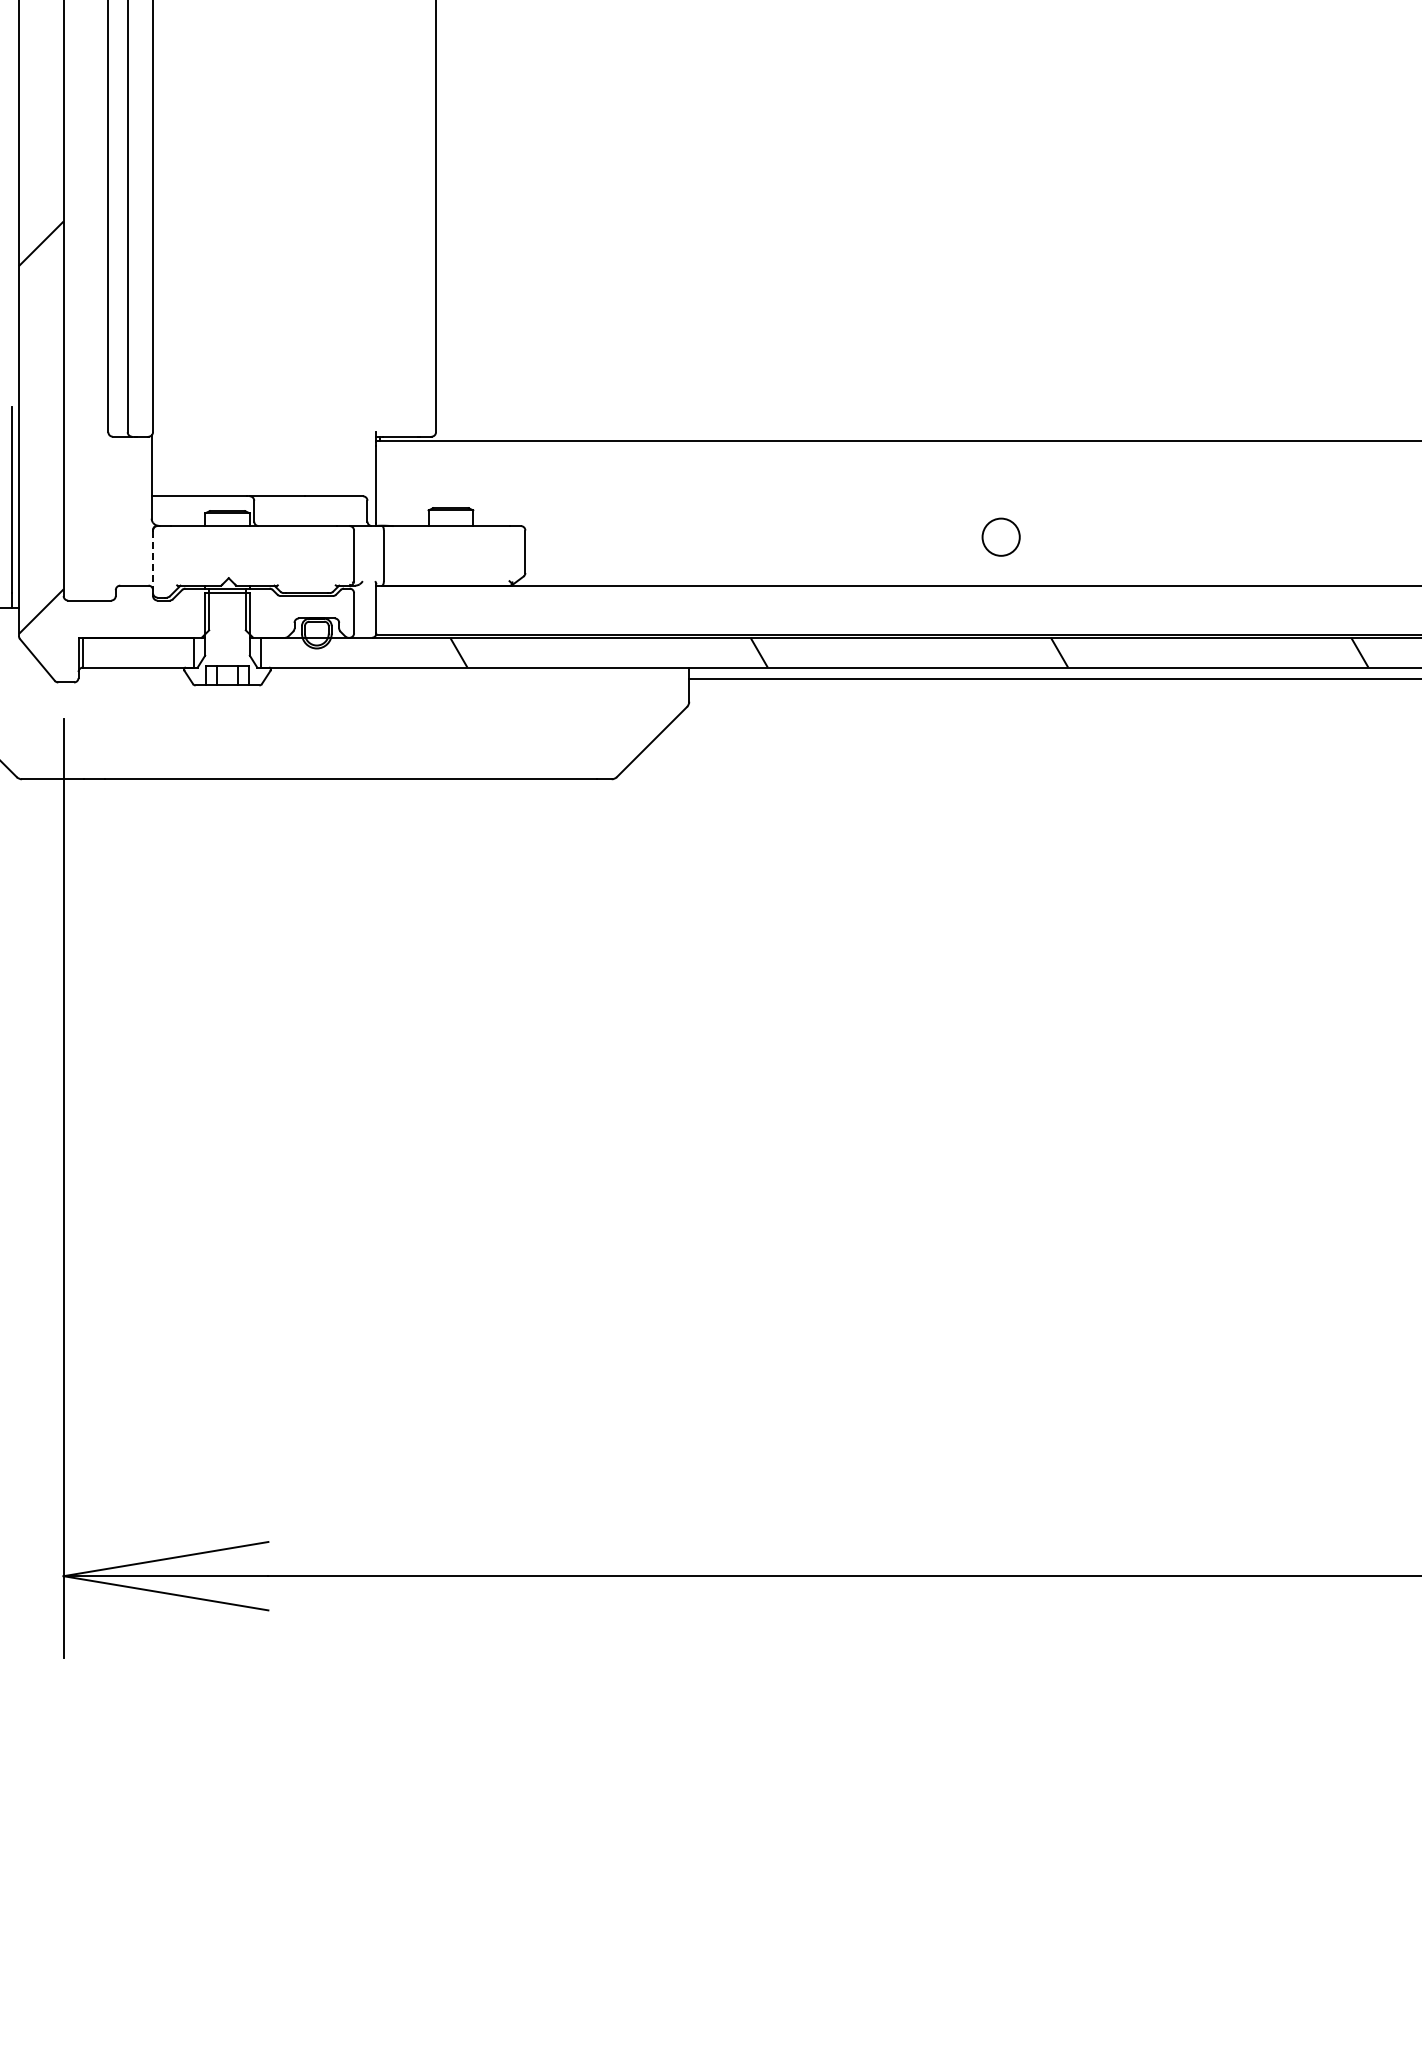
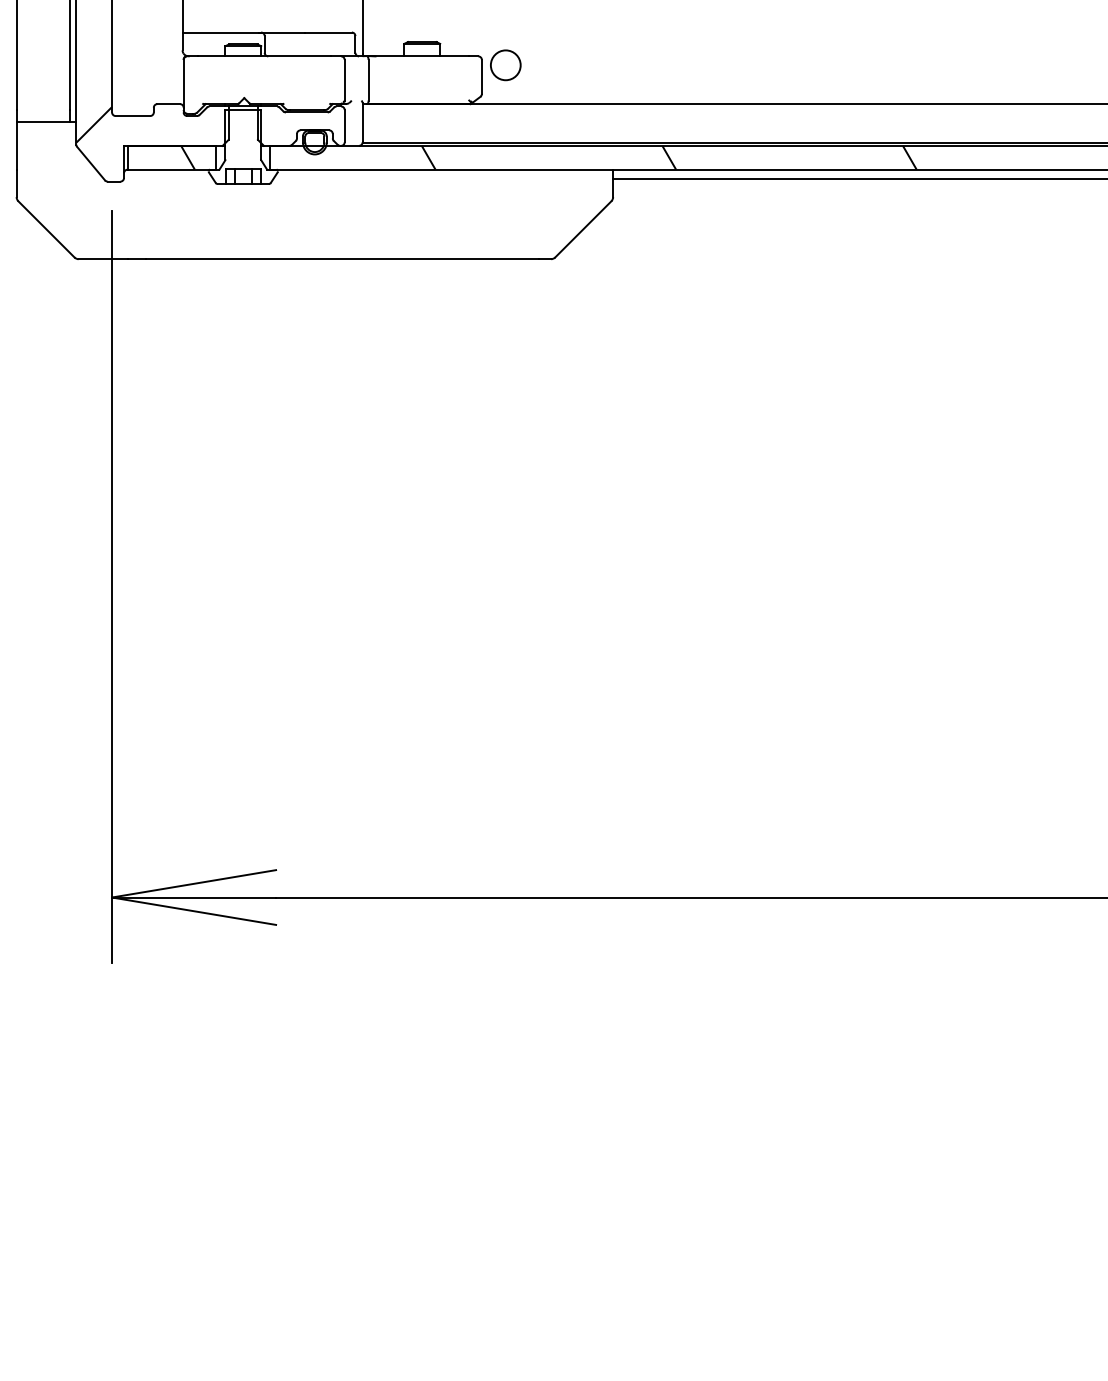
circle: (1000, 536) -> (505, 64), moved
line: (153, 560) -> (184, 83), dashed -> solid
hatch: (158, 652) -> (188, 157), added

